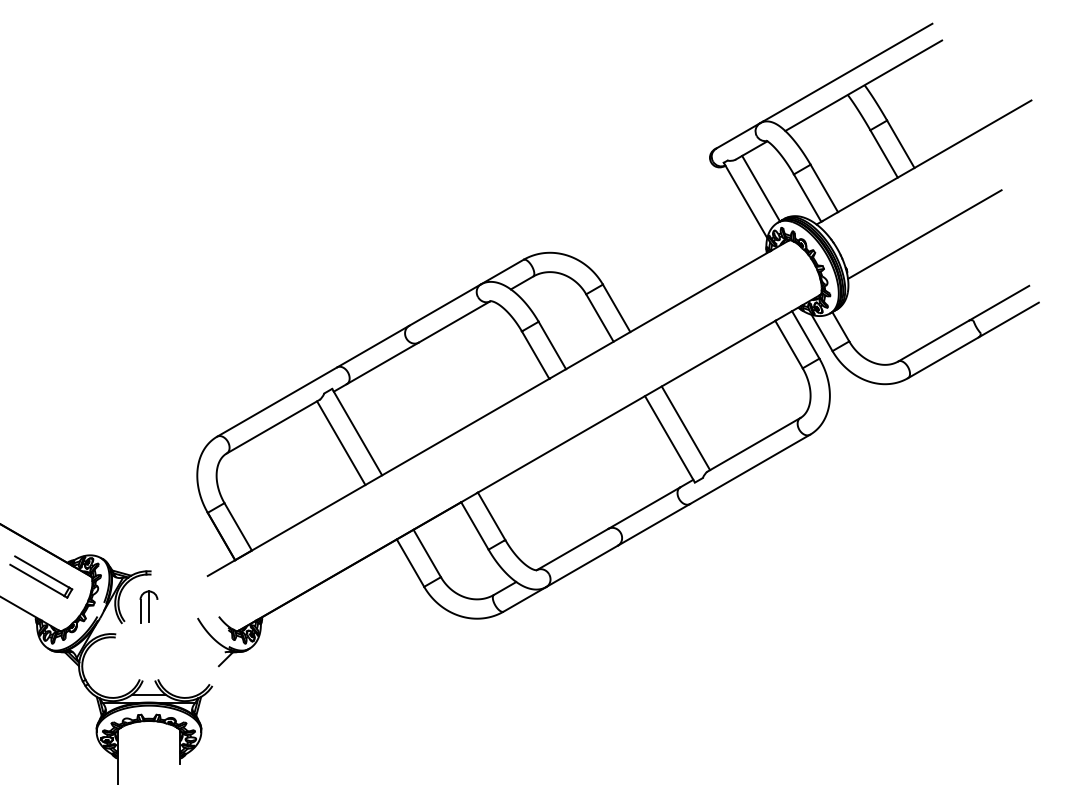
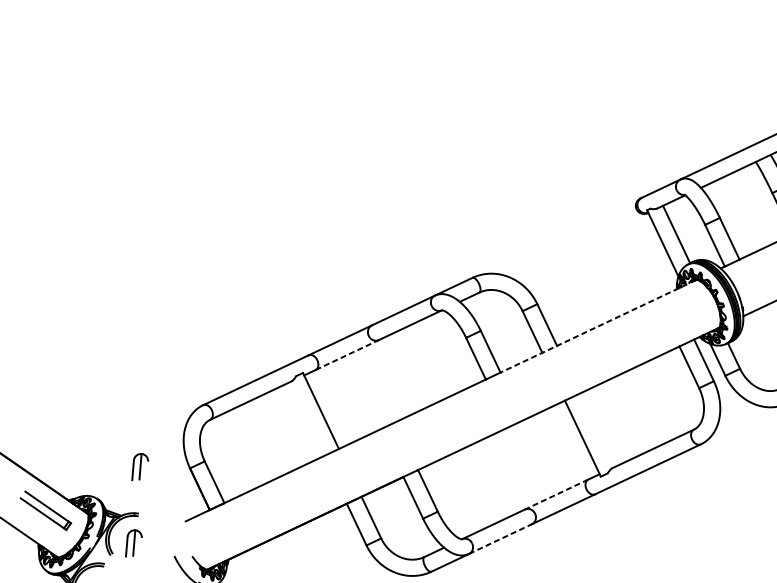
line: (676, 305) -> (597, 326), solid -> dashed
line: (382, 363) -> (346, 355), solid -> dashed
line: (685, 428) -> (596, 430), removed
line: (341, 443) -> (307, 419), removed
line: (644, 508) -> (556, 494), solid -> dashed
part: (148, 515) -> (140, 466), added
line: (582, 566) -> (500, 539), solid -> dashed

